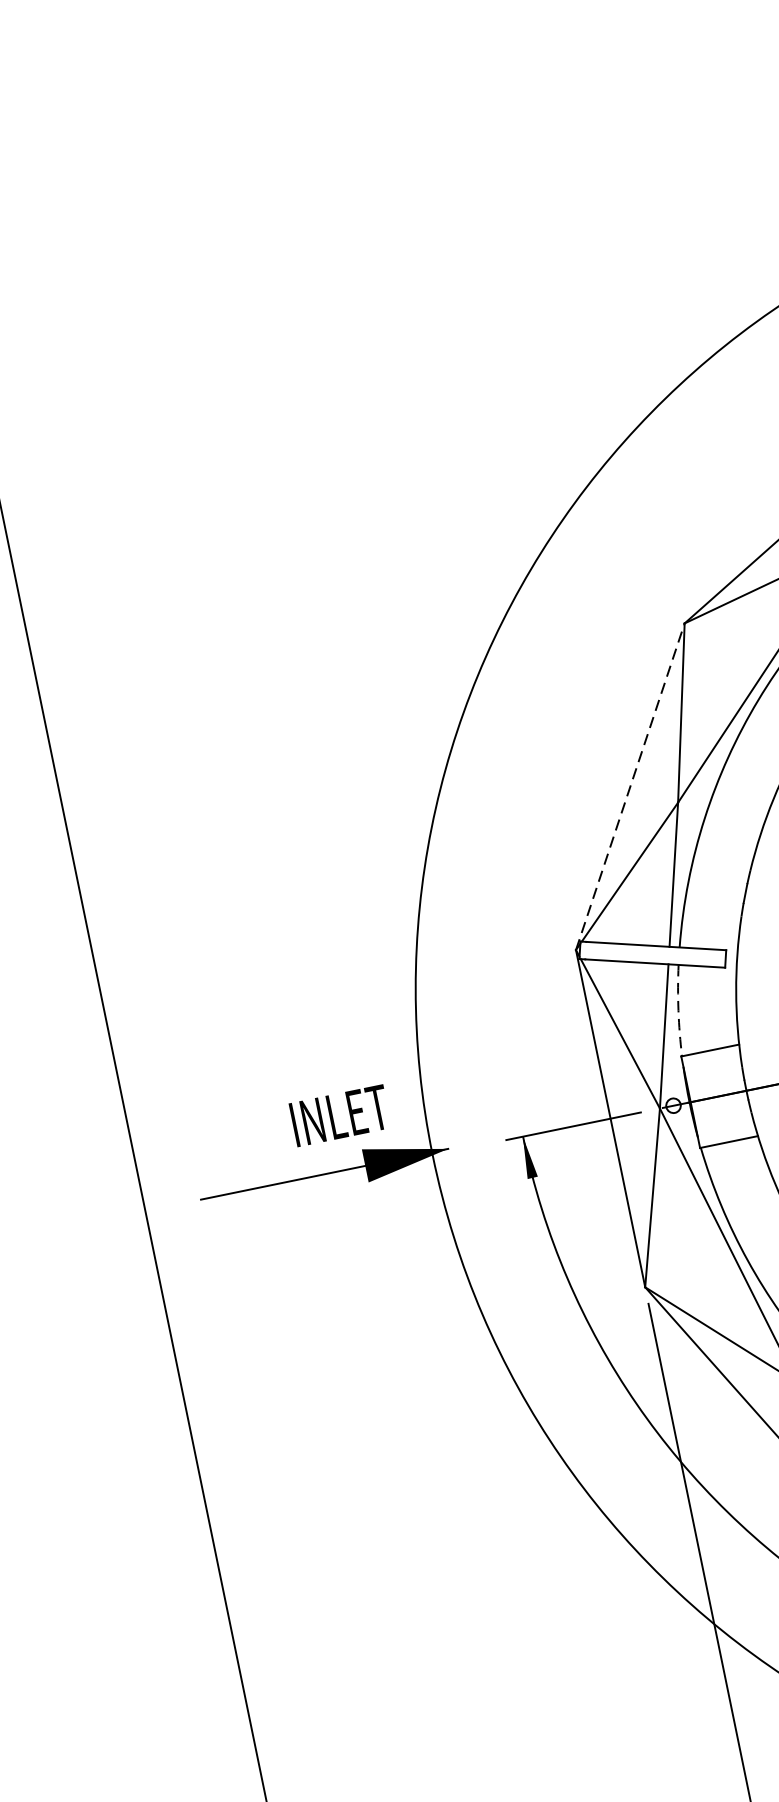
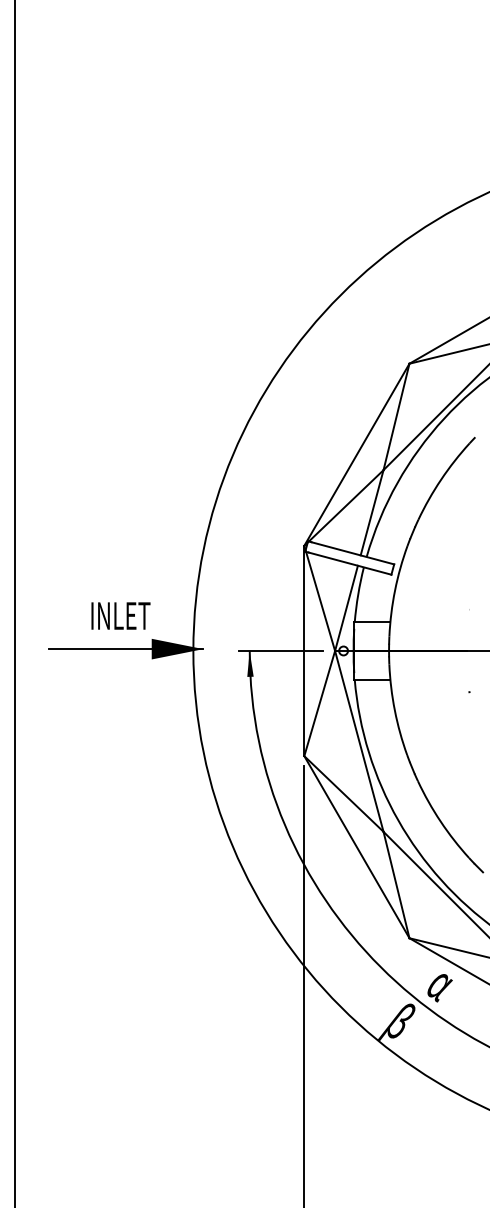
line: (631, 786) -> (357, 454), dashed -> solid
arc: (678, 1010) -> (358, 594), dashed -> solid
text: (339, 1115) -> (120, 615), moved

